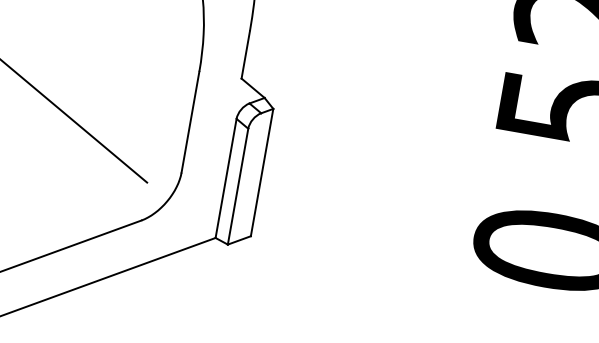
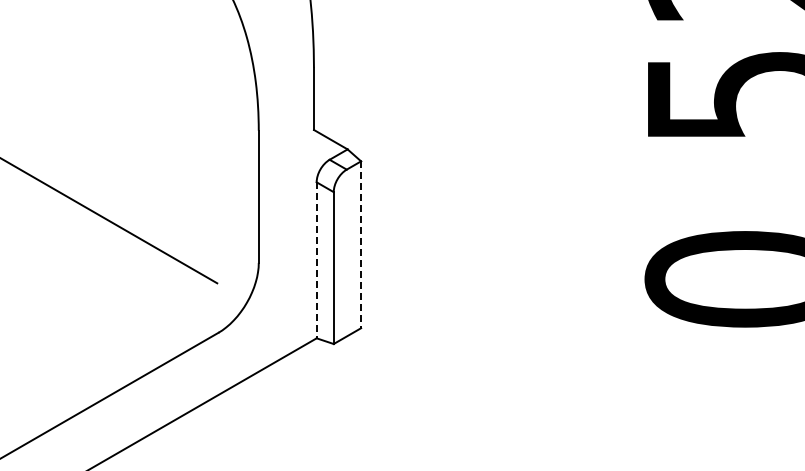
line: (262, 173) -> (361, 245), solid -> dashed
line: (225, 178) -> (316, 260), solid -> dashed

